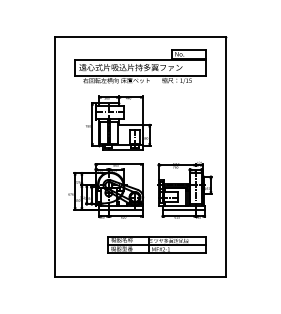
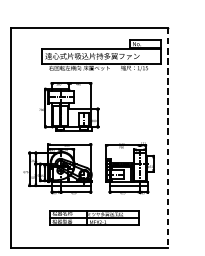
part: (140, 66) -> (101, 55), moved
line: (226, 157) -> (167, 138), solid -> dashed
part: (156, 244) -> (93, 217), moved

